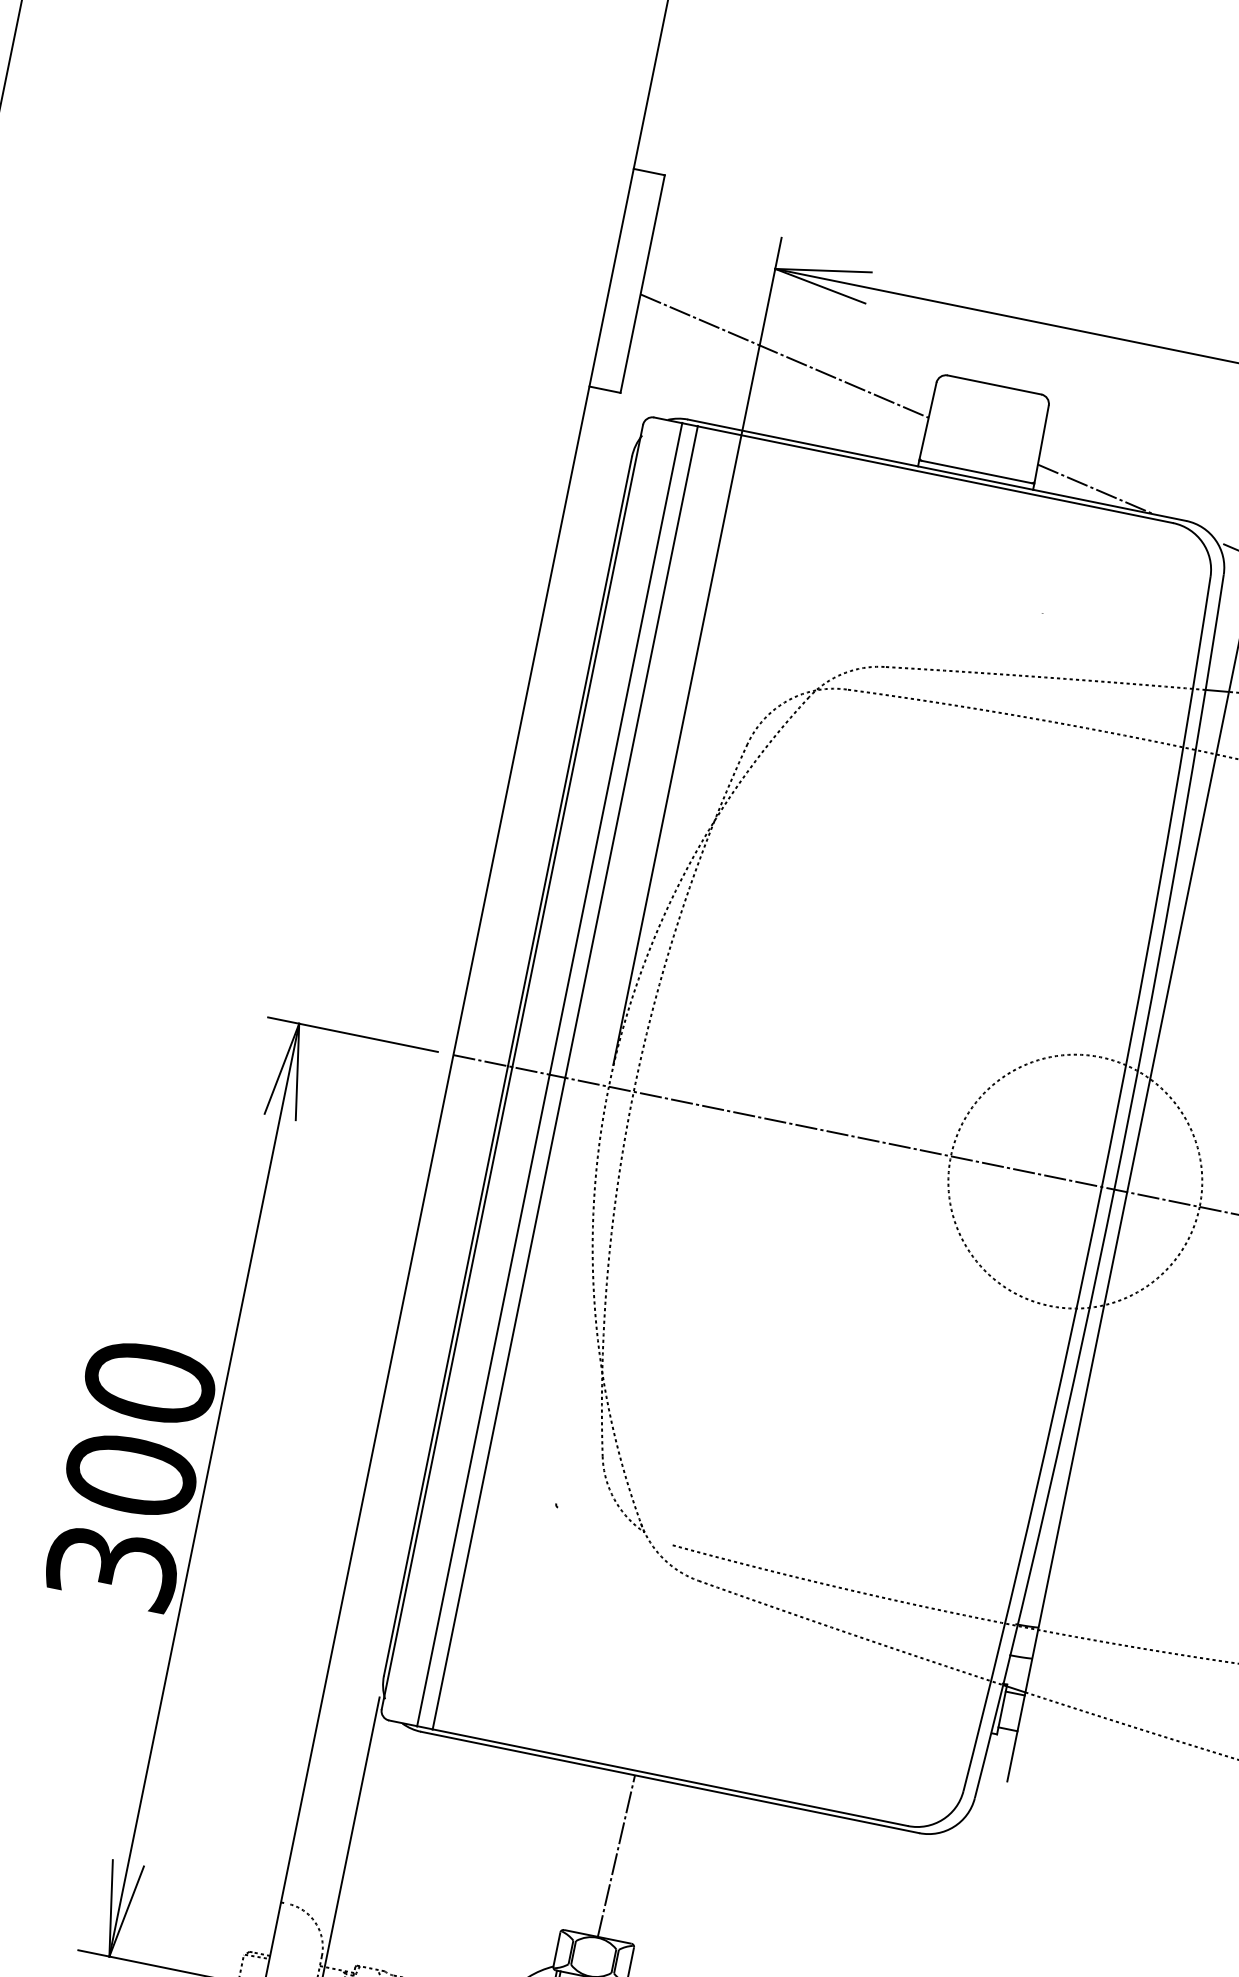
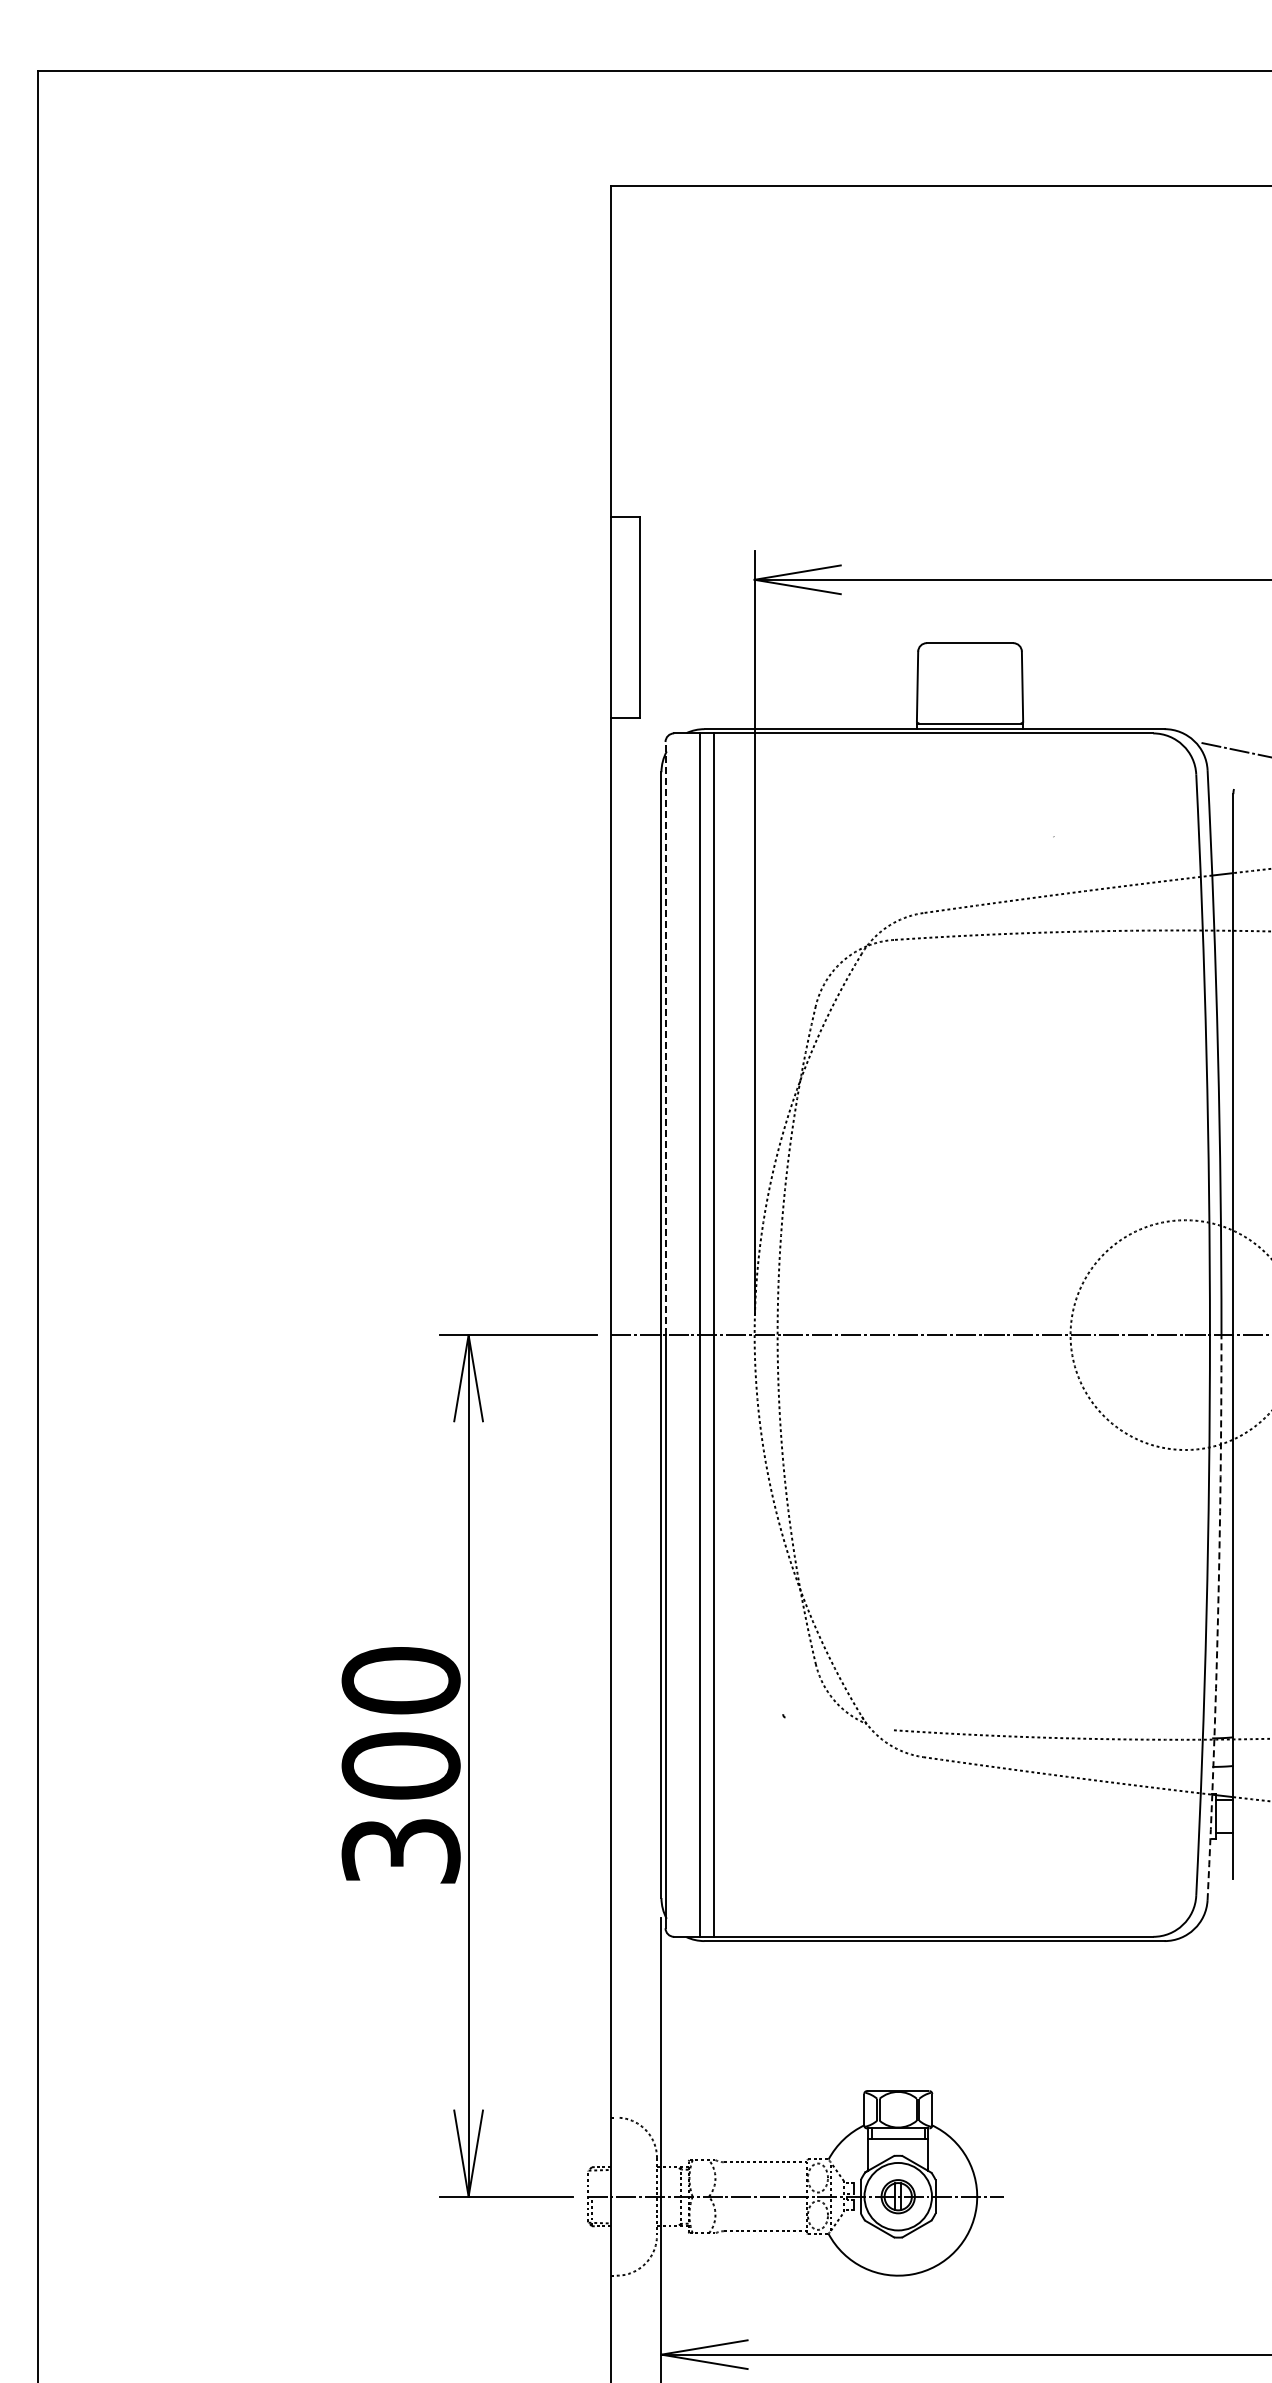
line: (784, 356) -> (778, 655), removed
line: (1095, 489) -> (1078, 717), removed
line: (577, 745) -> (665, 1038), solid -> dashed
arc: (1048, 1494) -> (1218, 1617), solid -> dashed
line: (616, 1856) -> (900, 2016), removed

